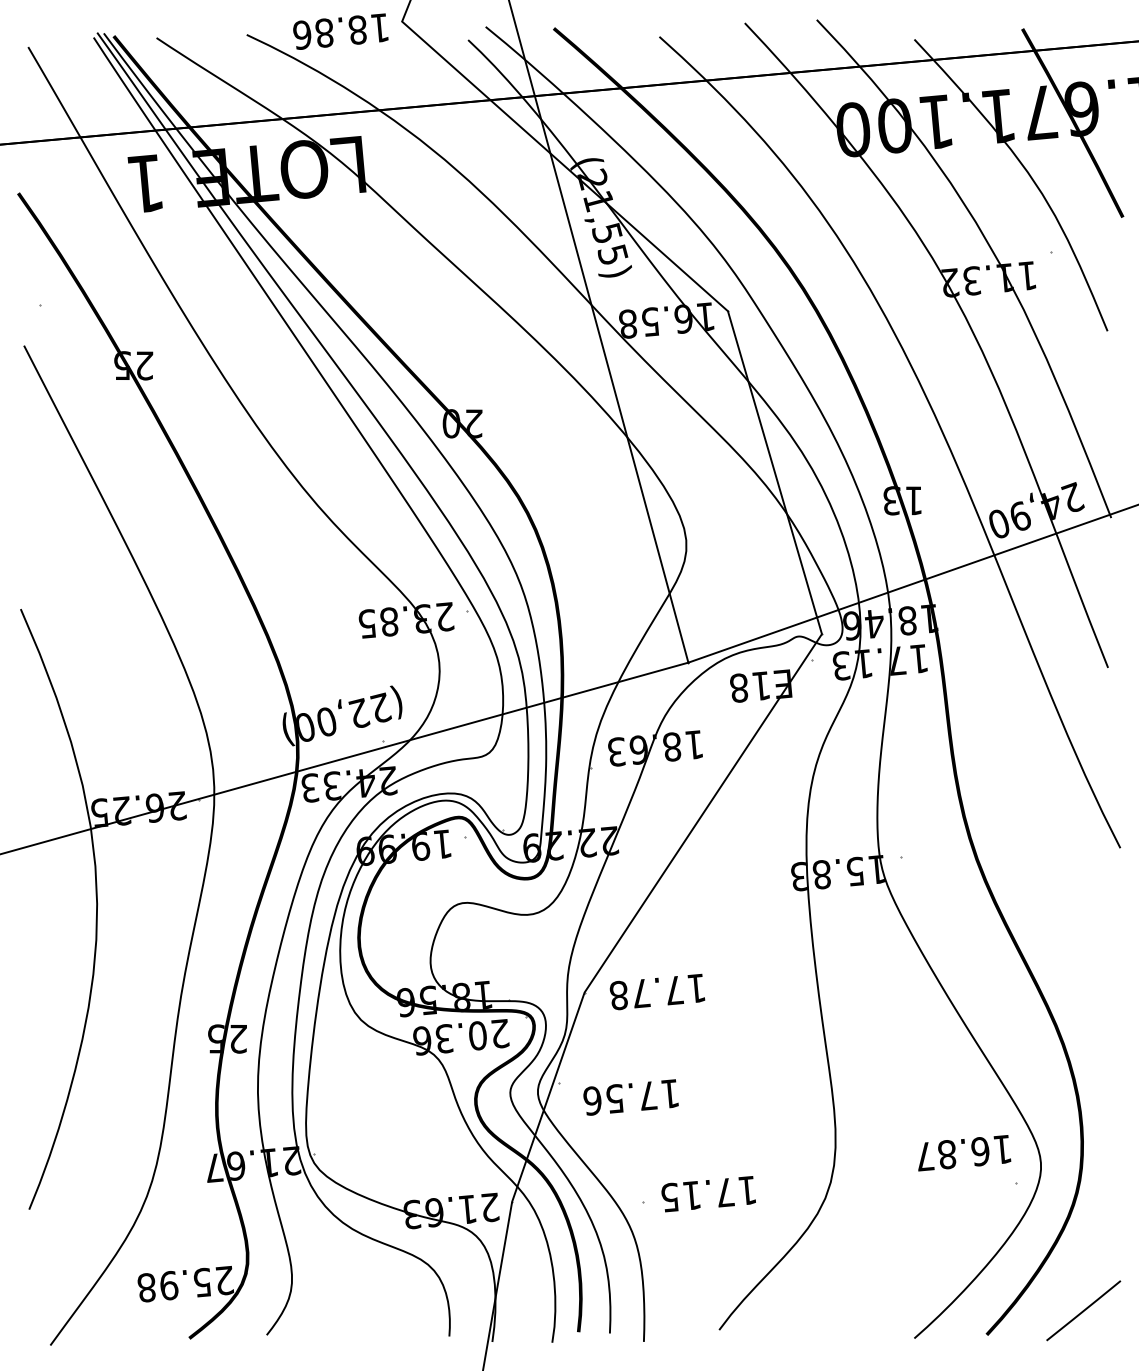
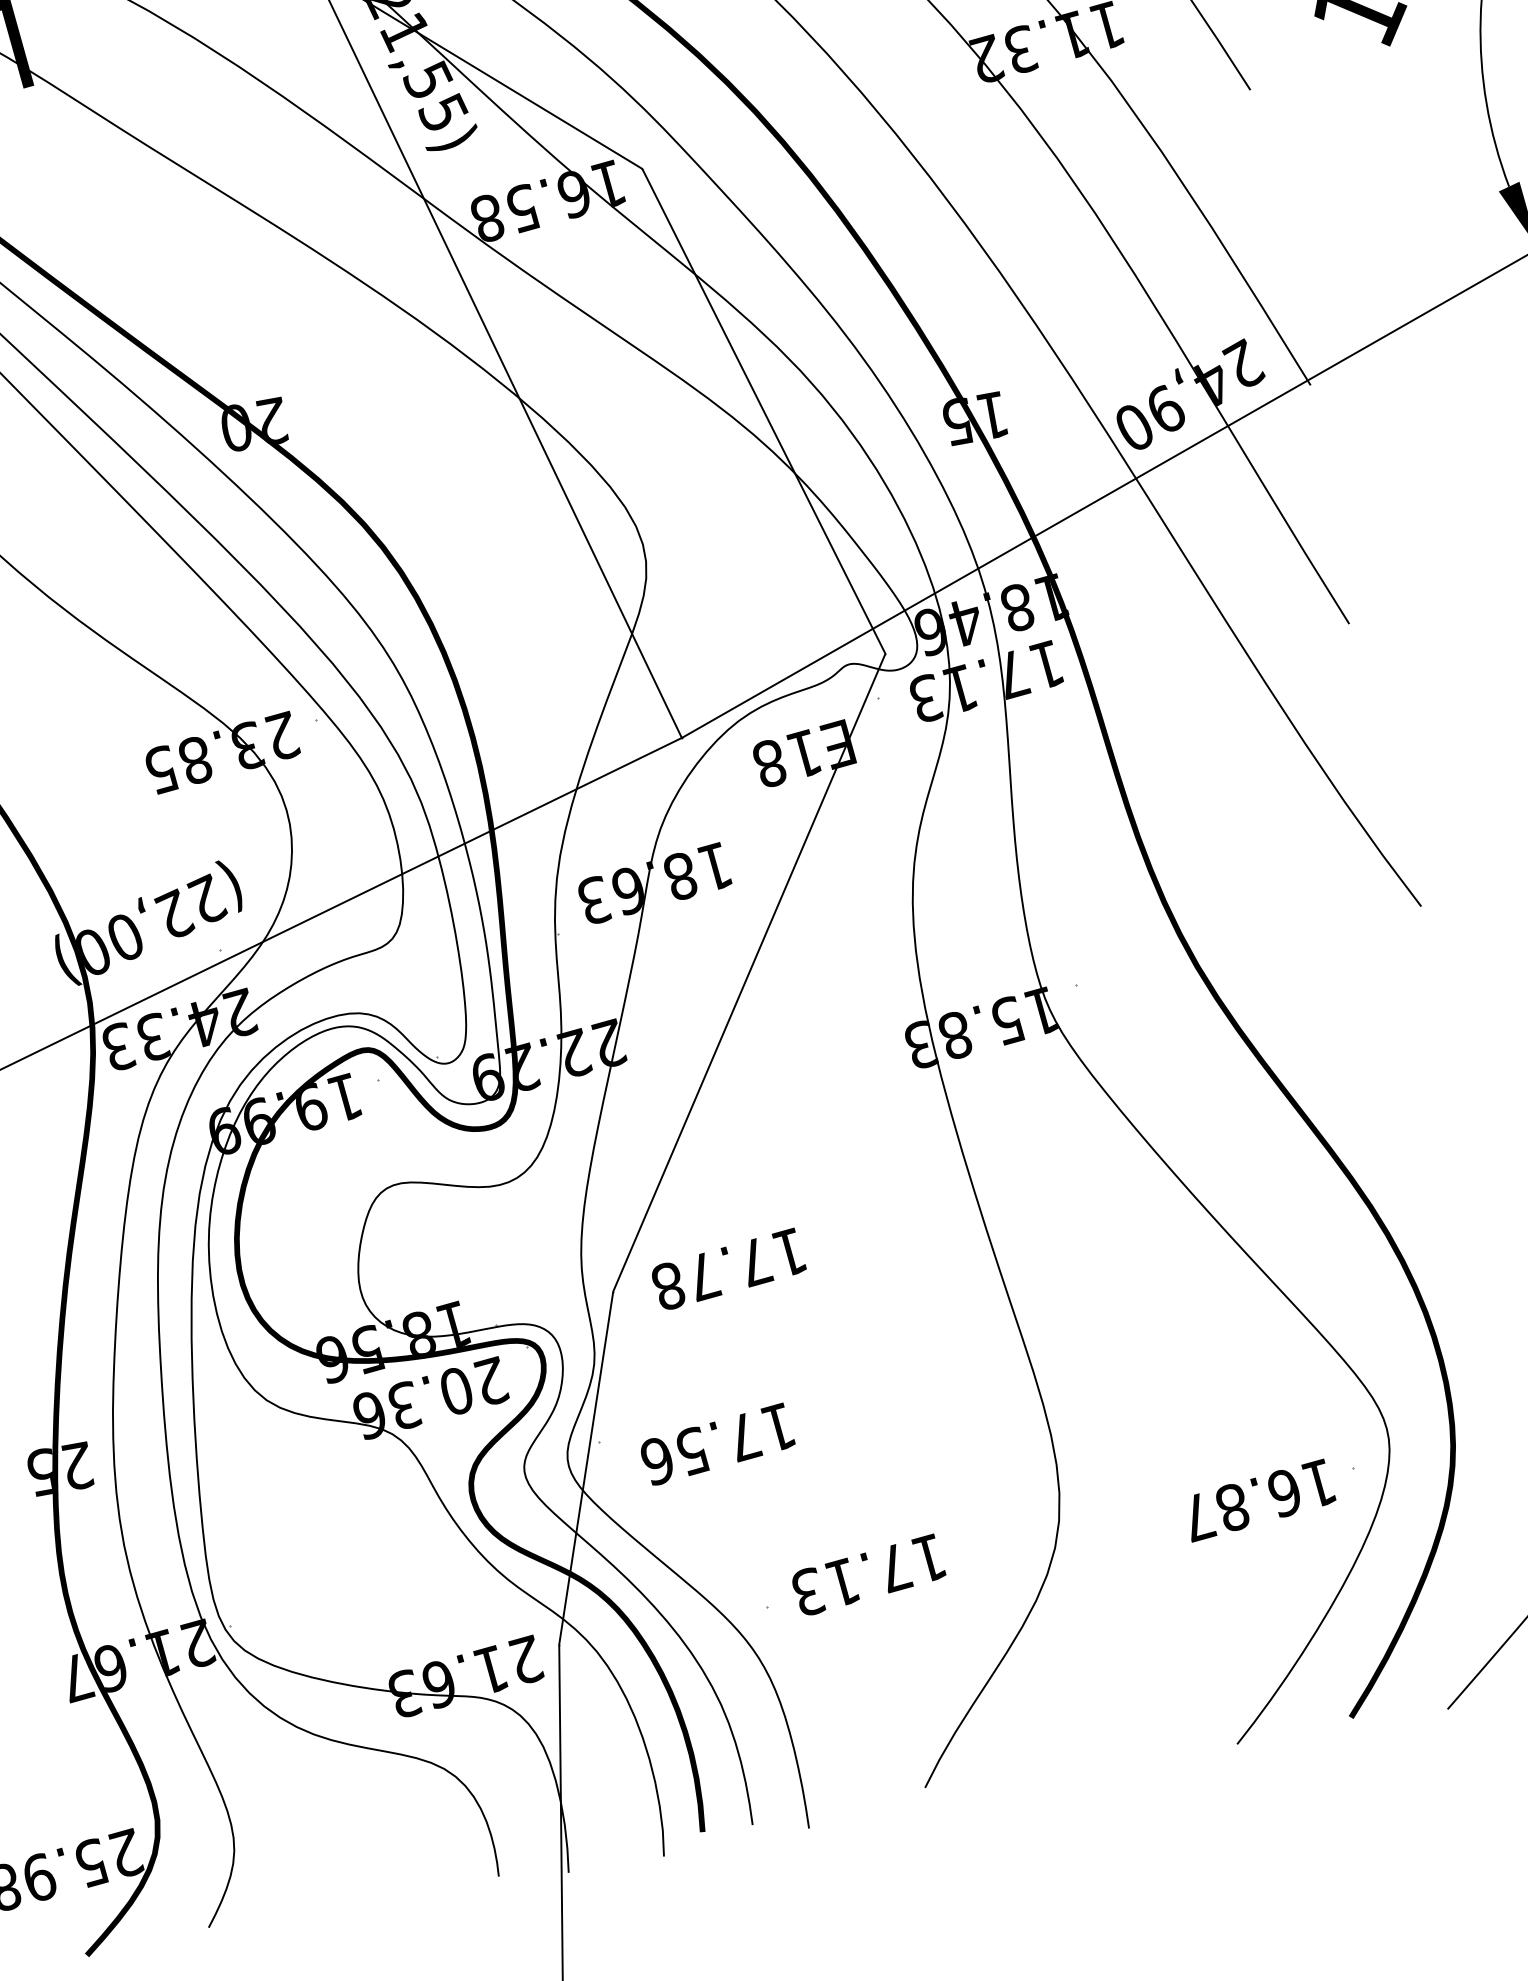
text: (891, 500) -> (956, 421), 13 -> 15
text: (964, 1153) -> (1259, 1500), moved
text: (669, 1197) -> (807, 1591), 17.15 -> 17.13

